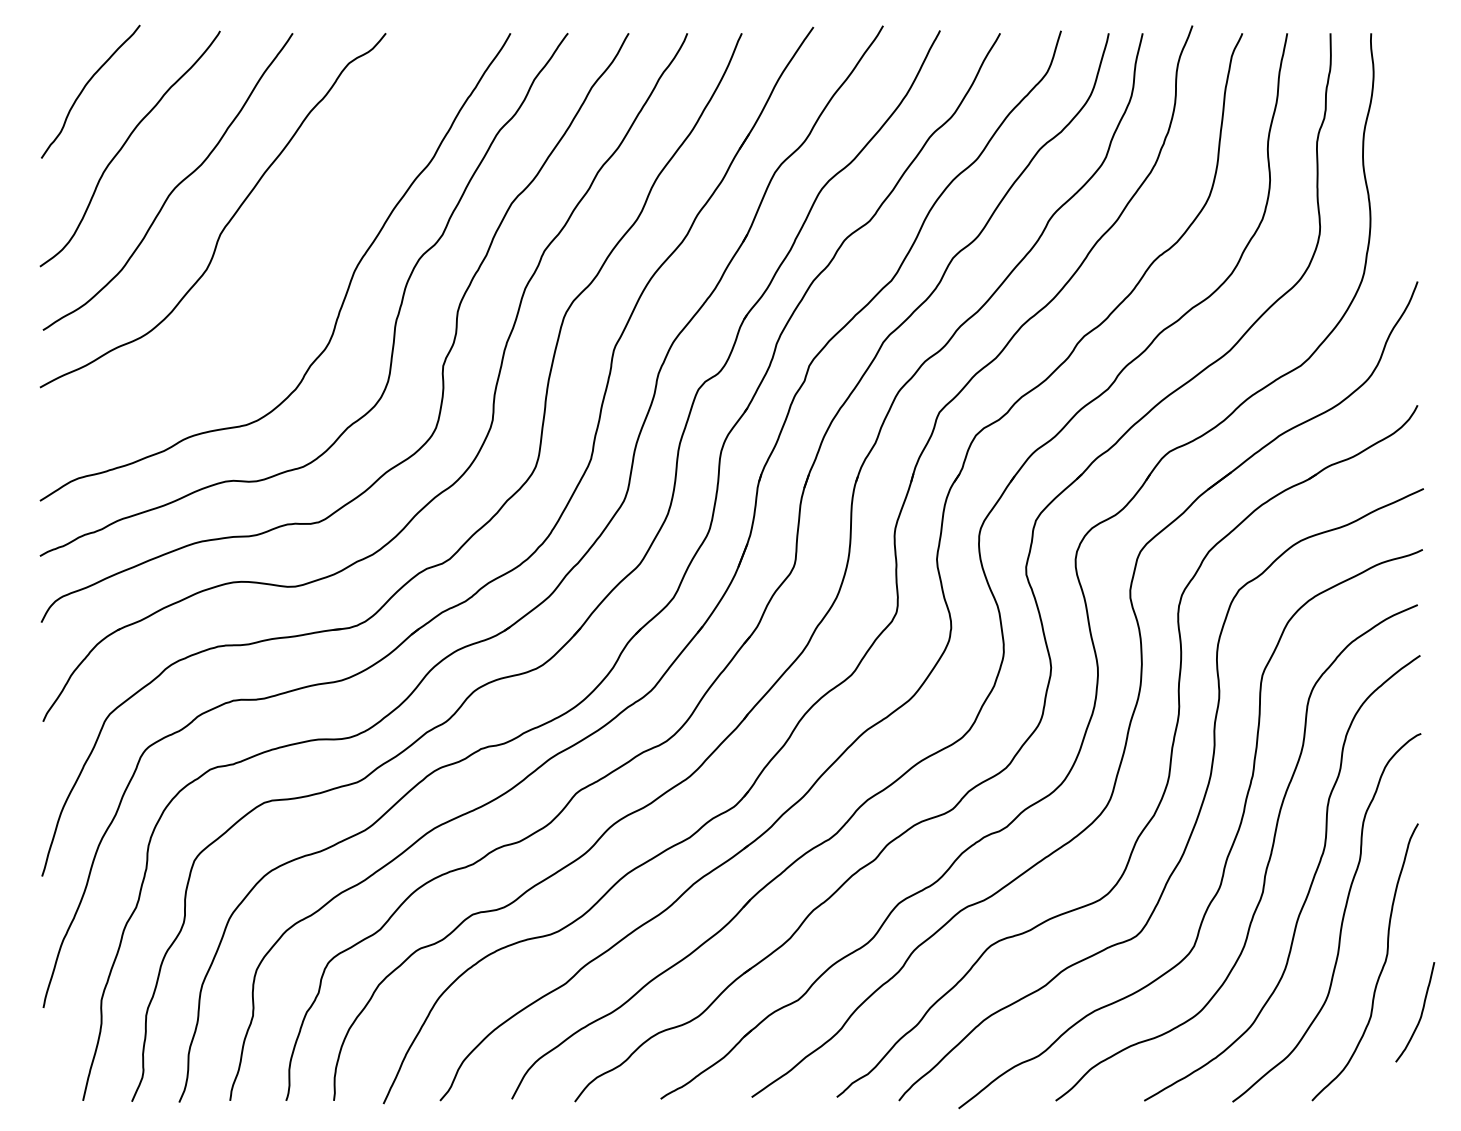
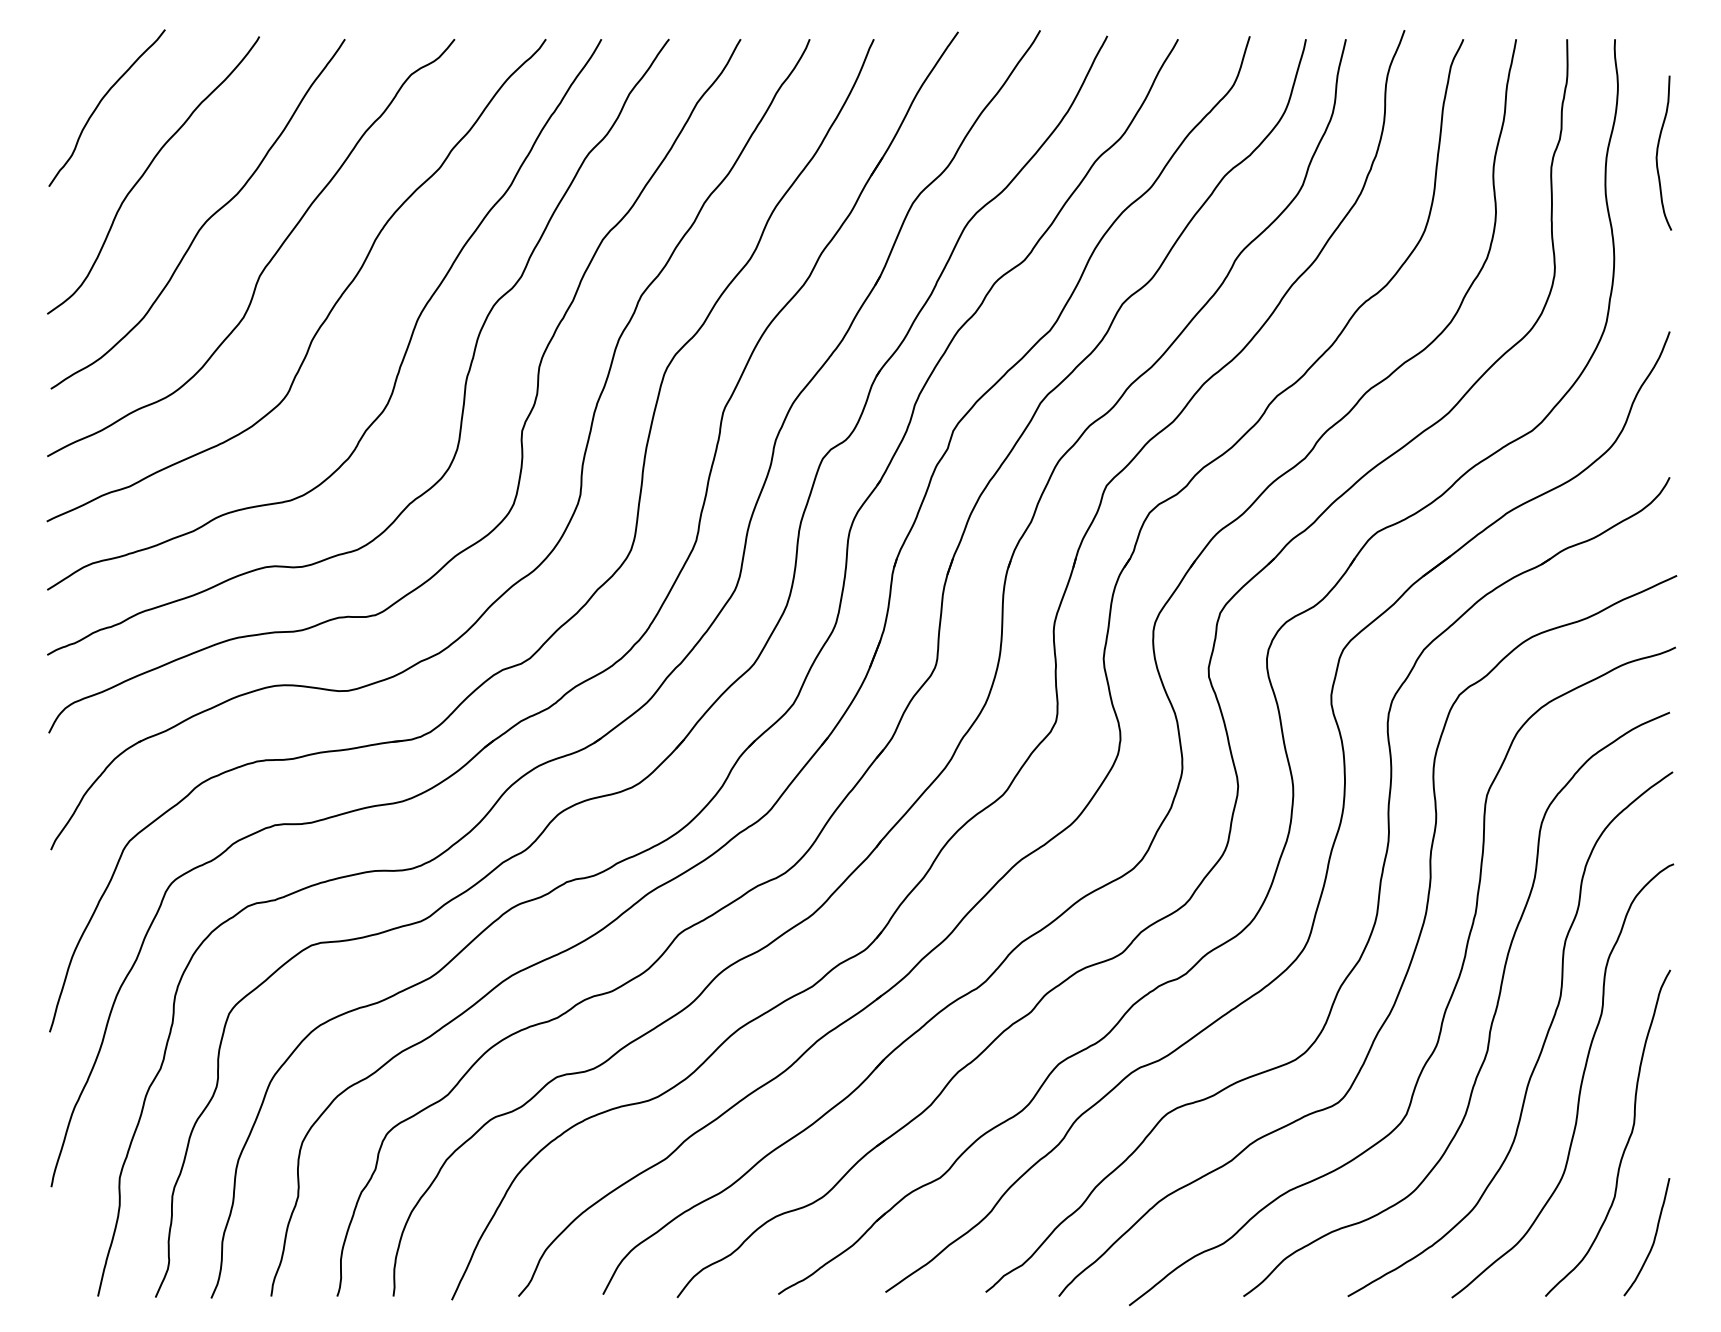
curve: (1408, 128) -> (1658, 151), added
curve: (282, 260) -> (332, 306), added
curve: (1420, 1014) -> (1653, 1239), moved

